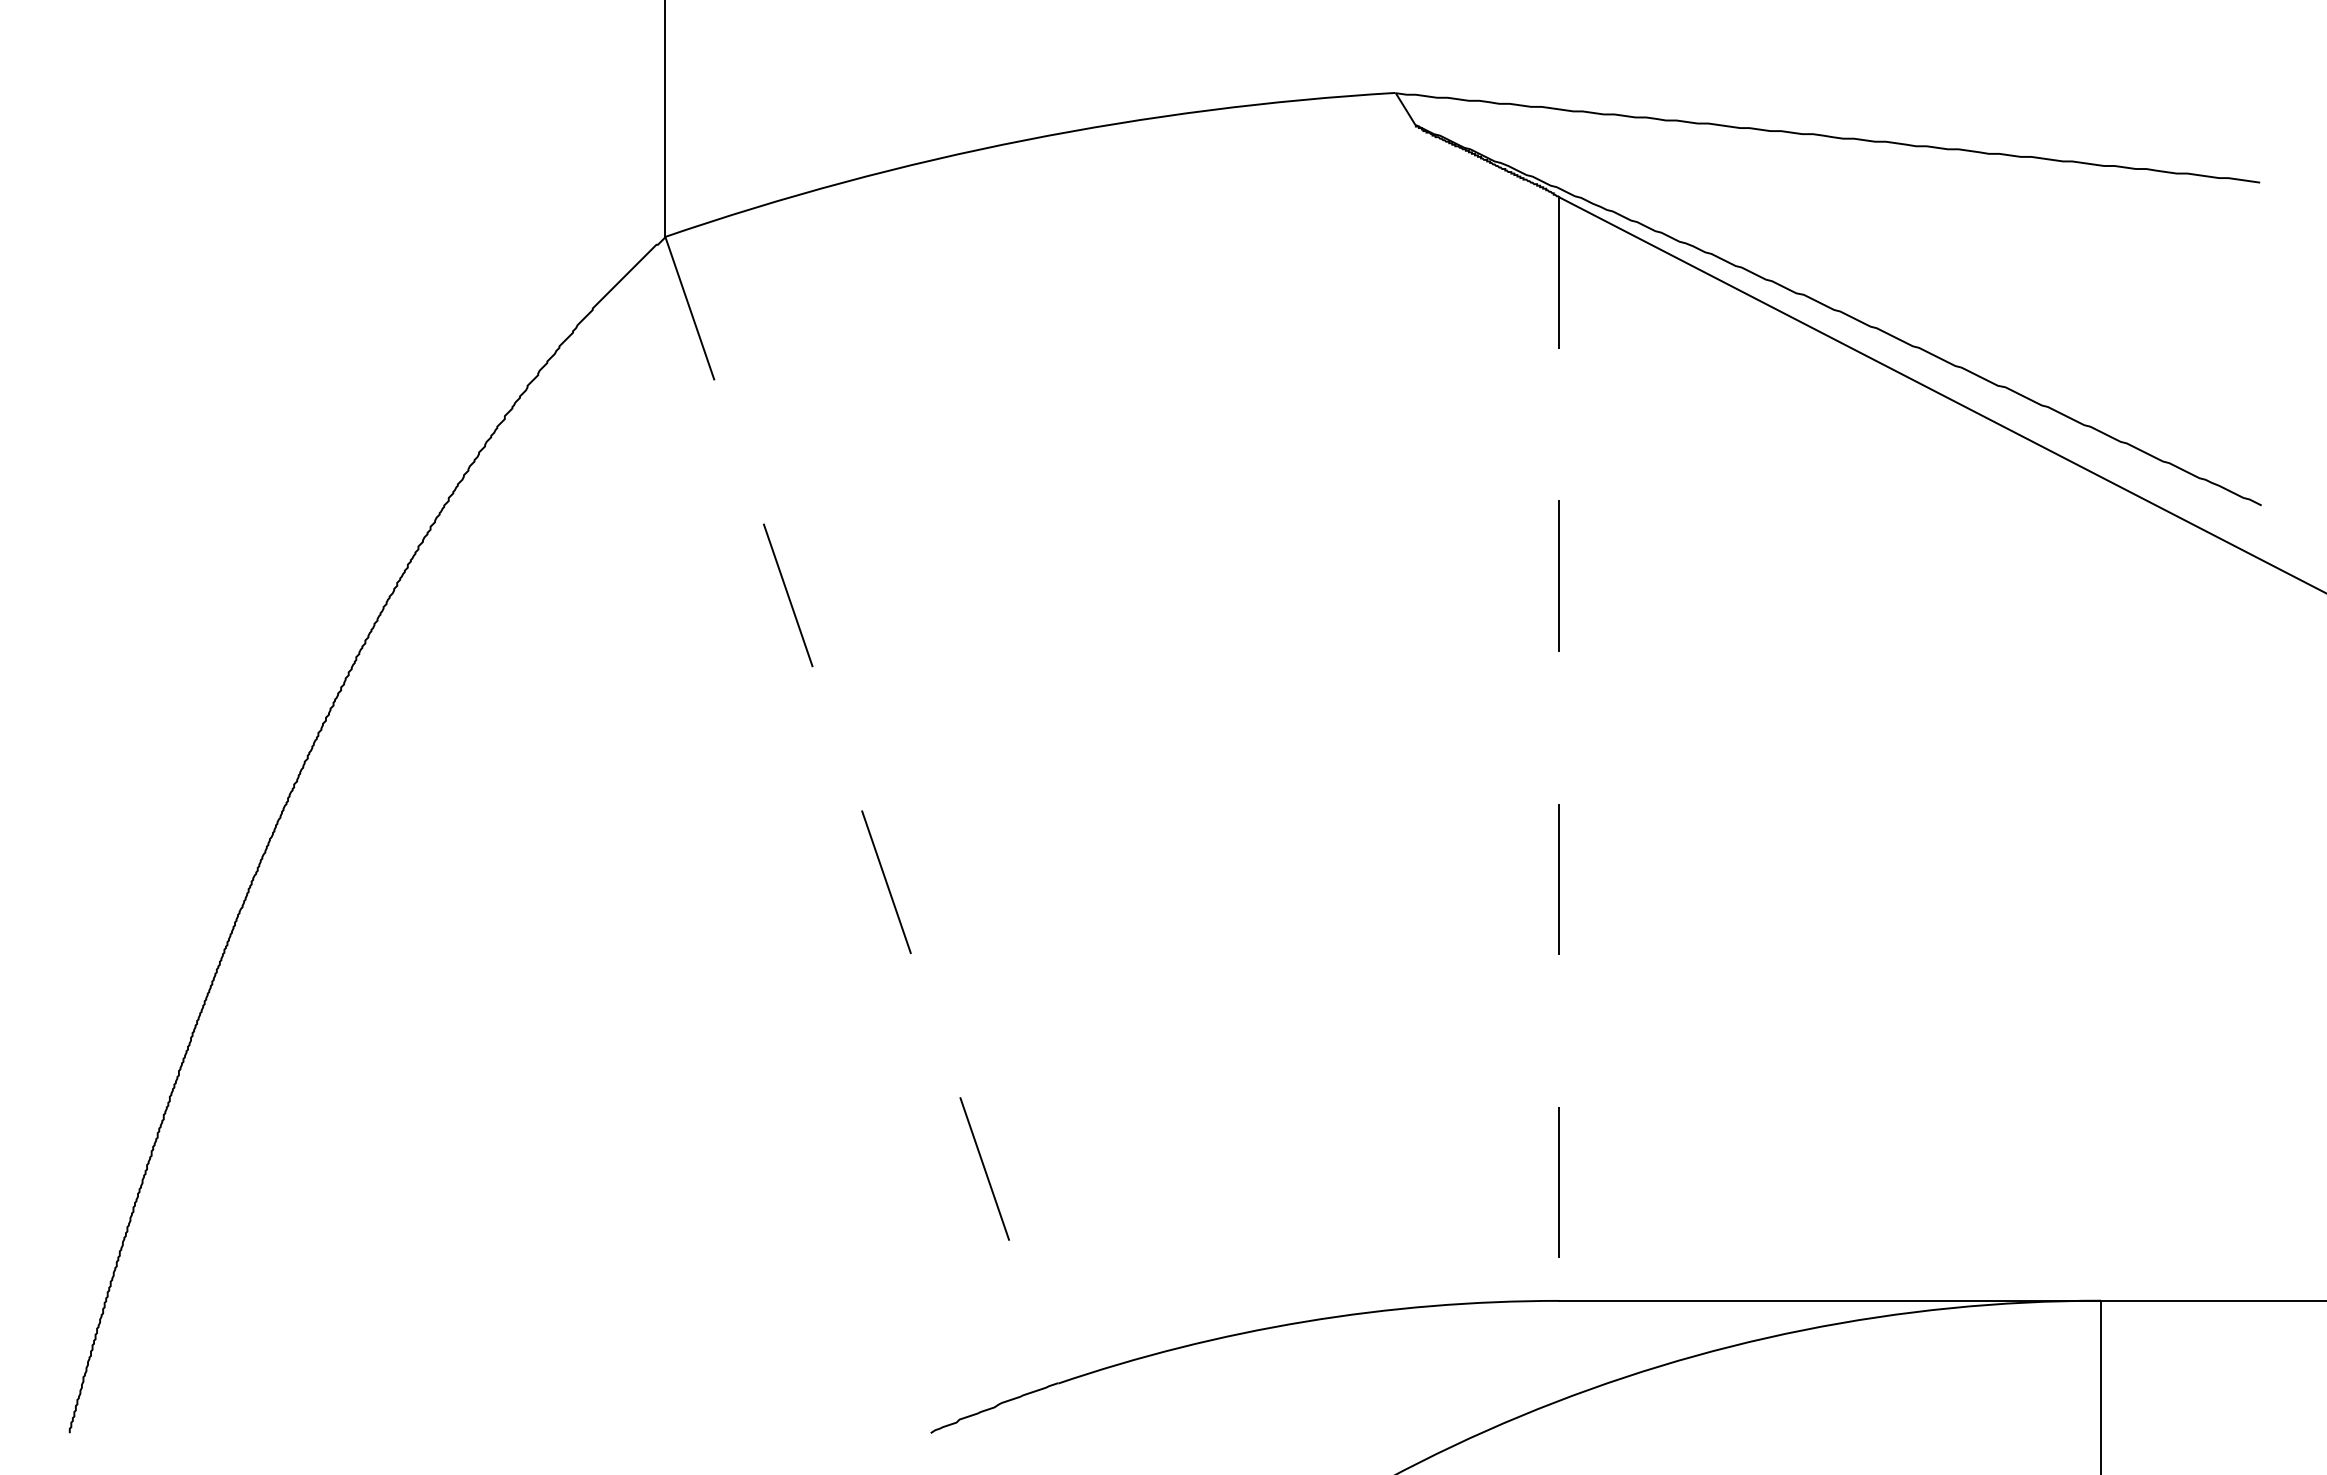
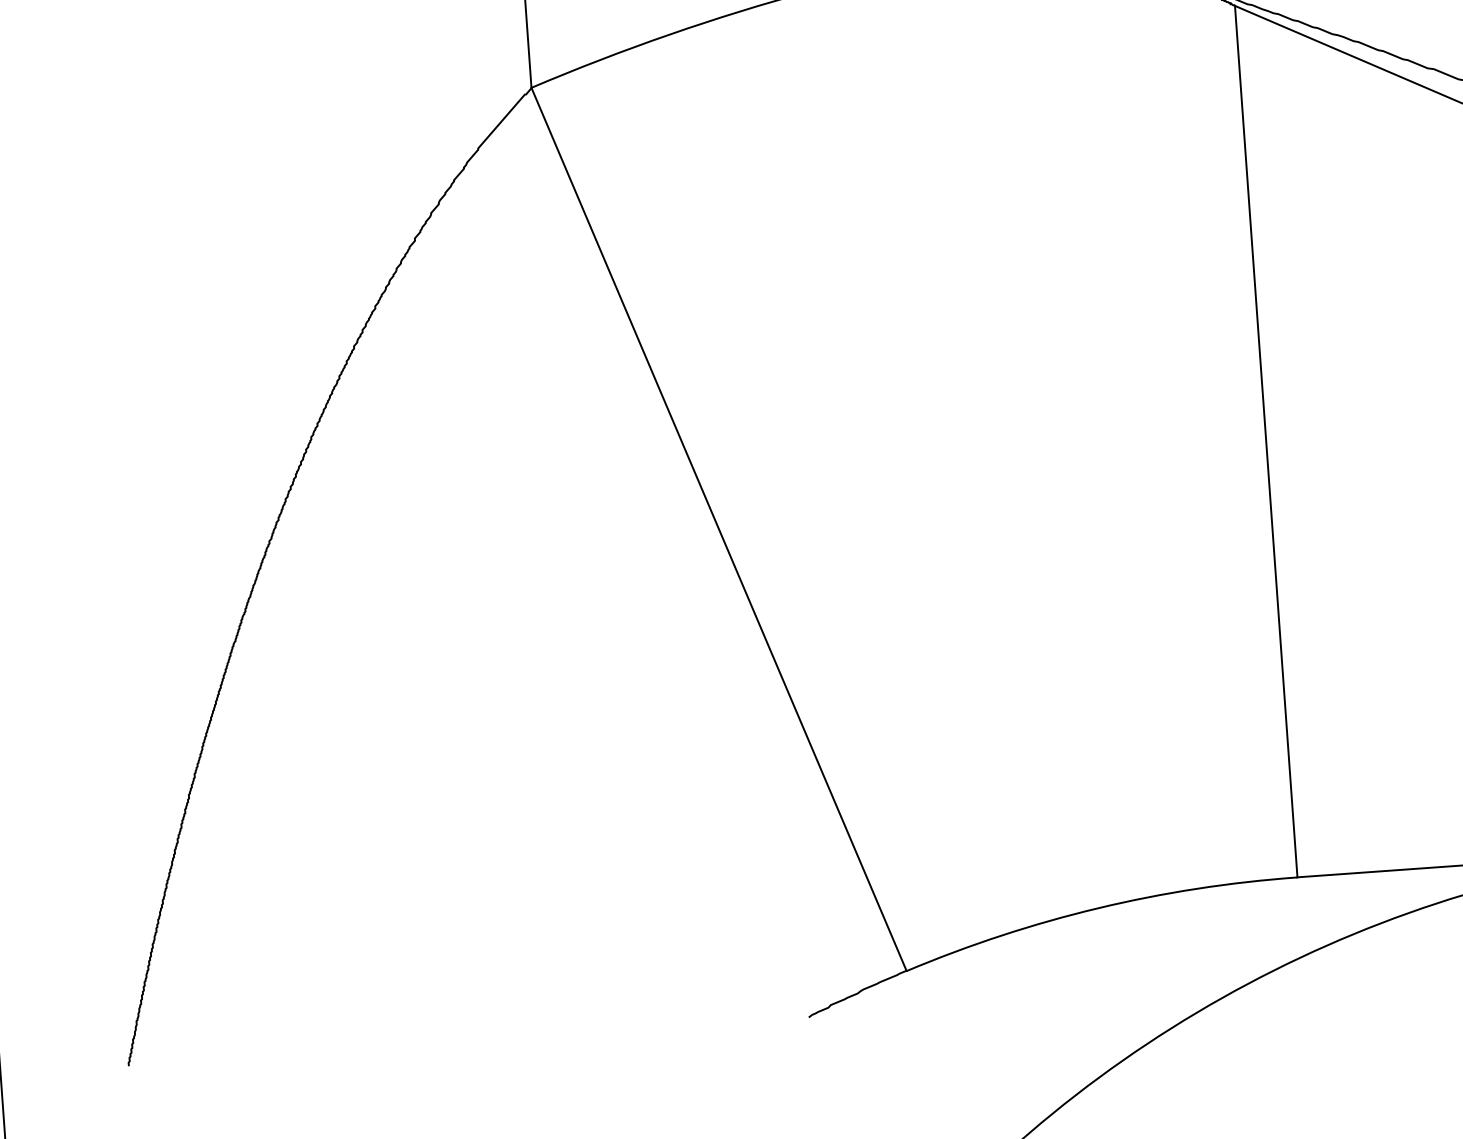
line: (1559, 748) -> (1266, 441), dashed -> solid
line: (861, 810) -> (718, 529), dashed -> solid

